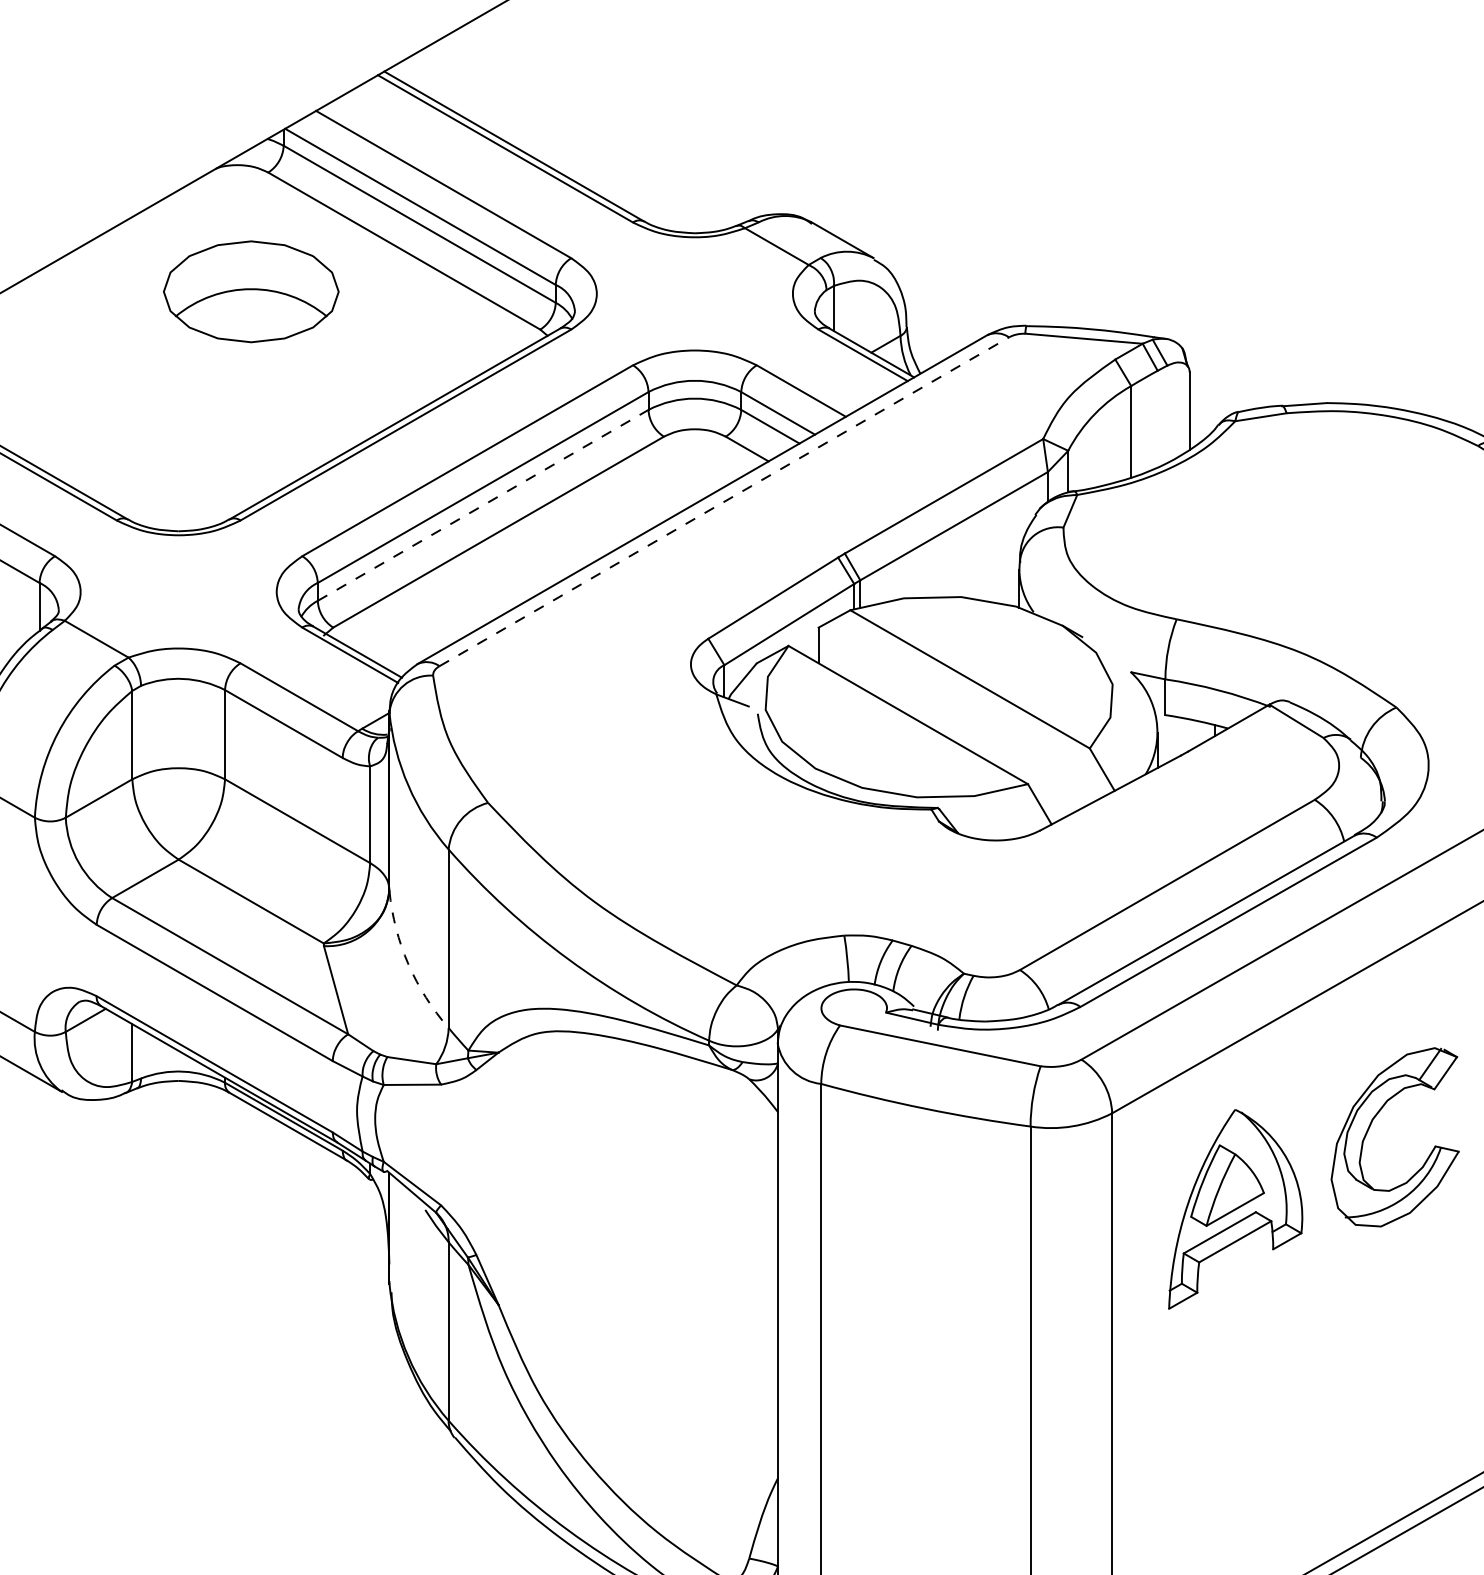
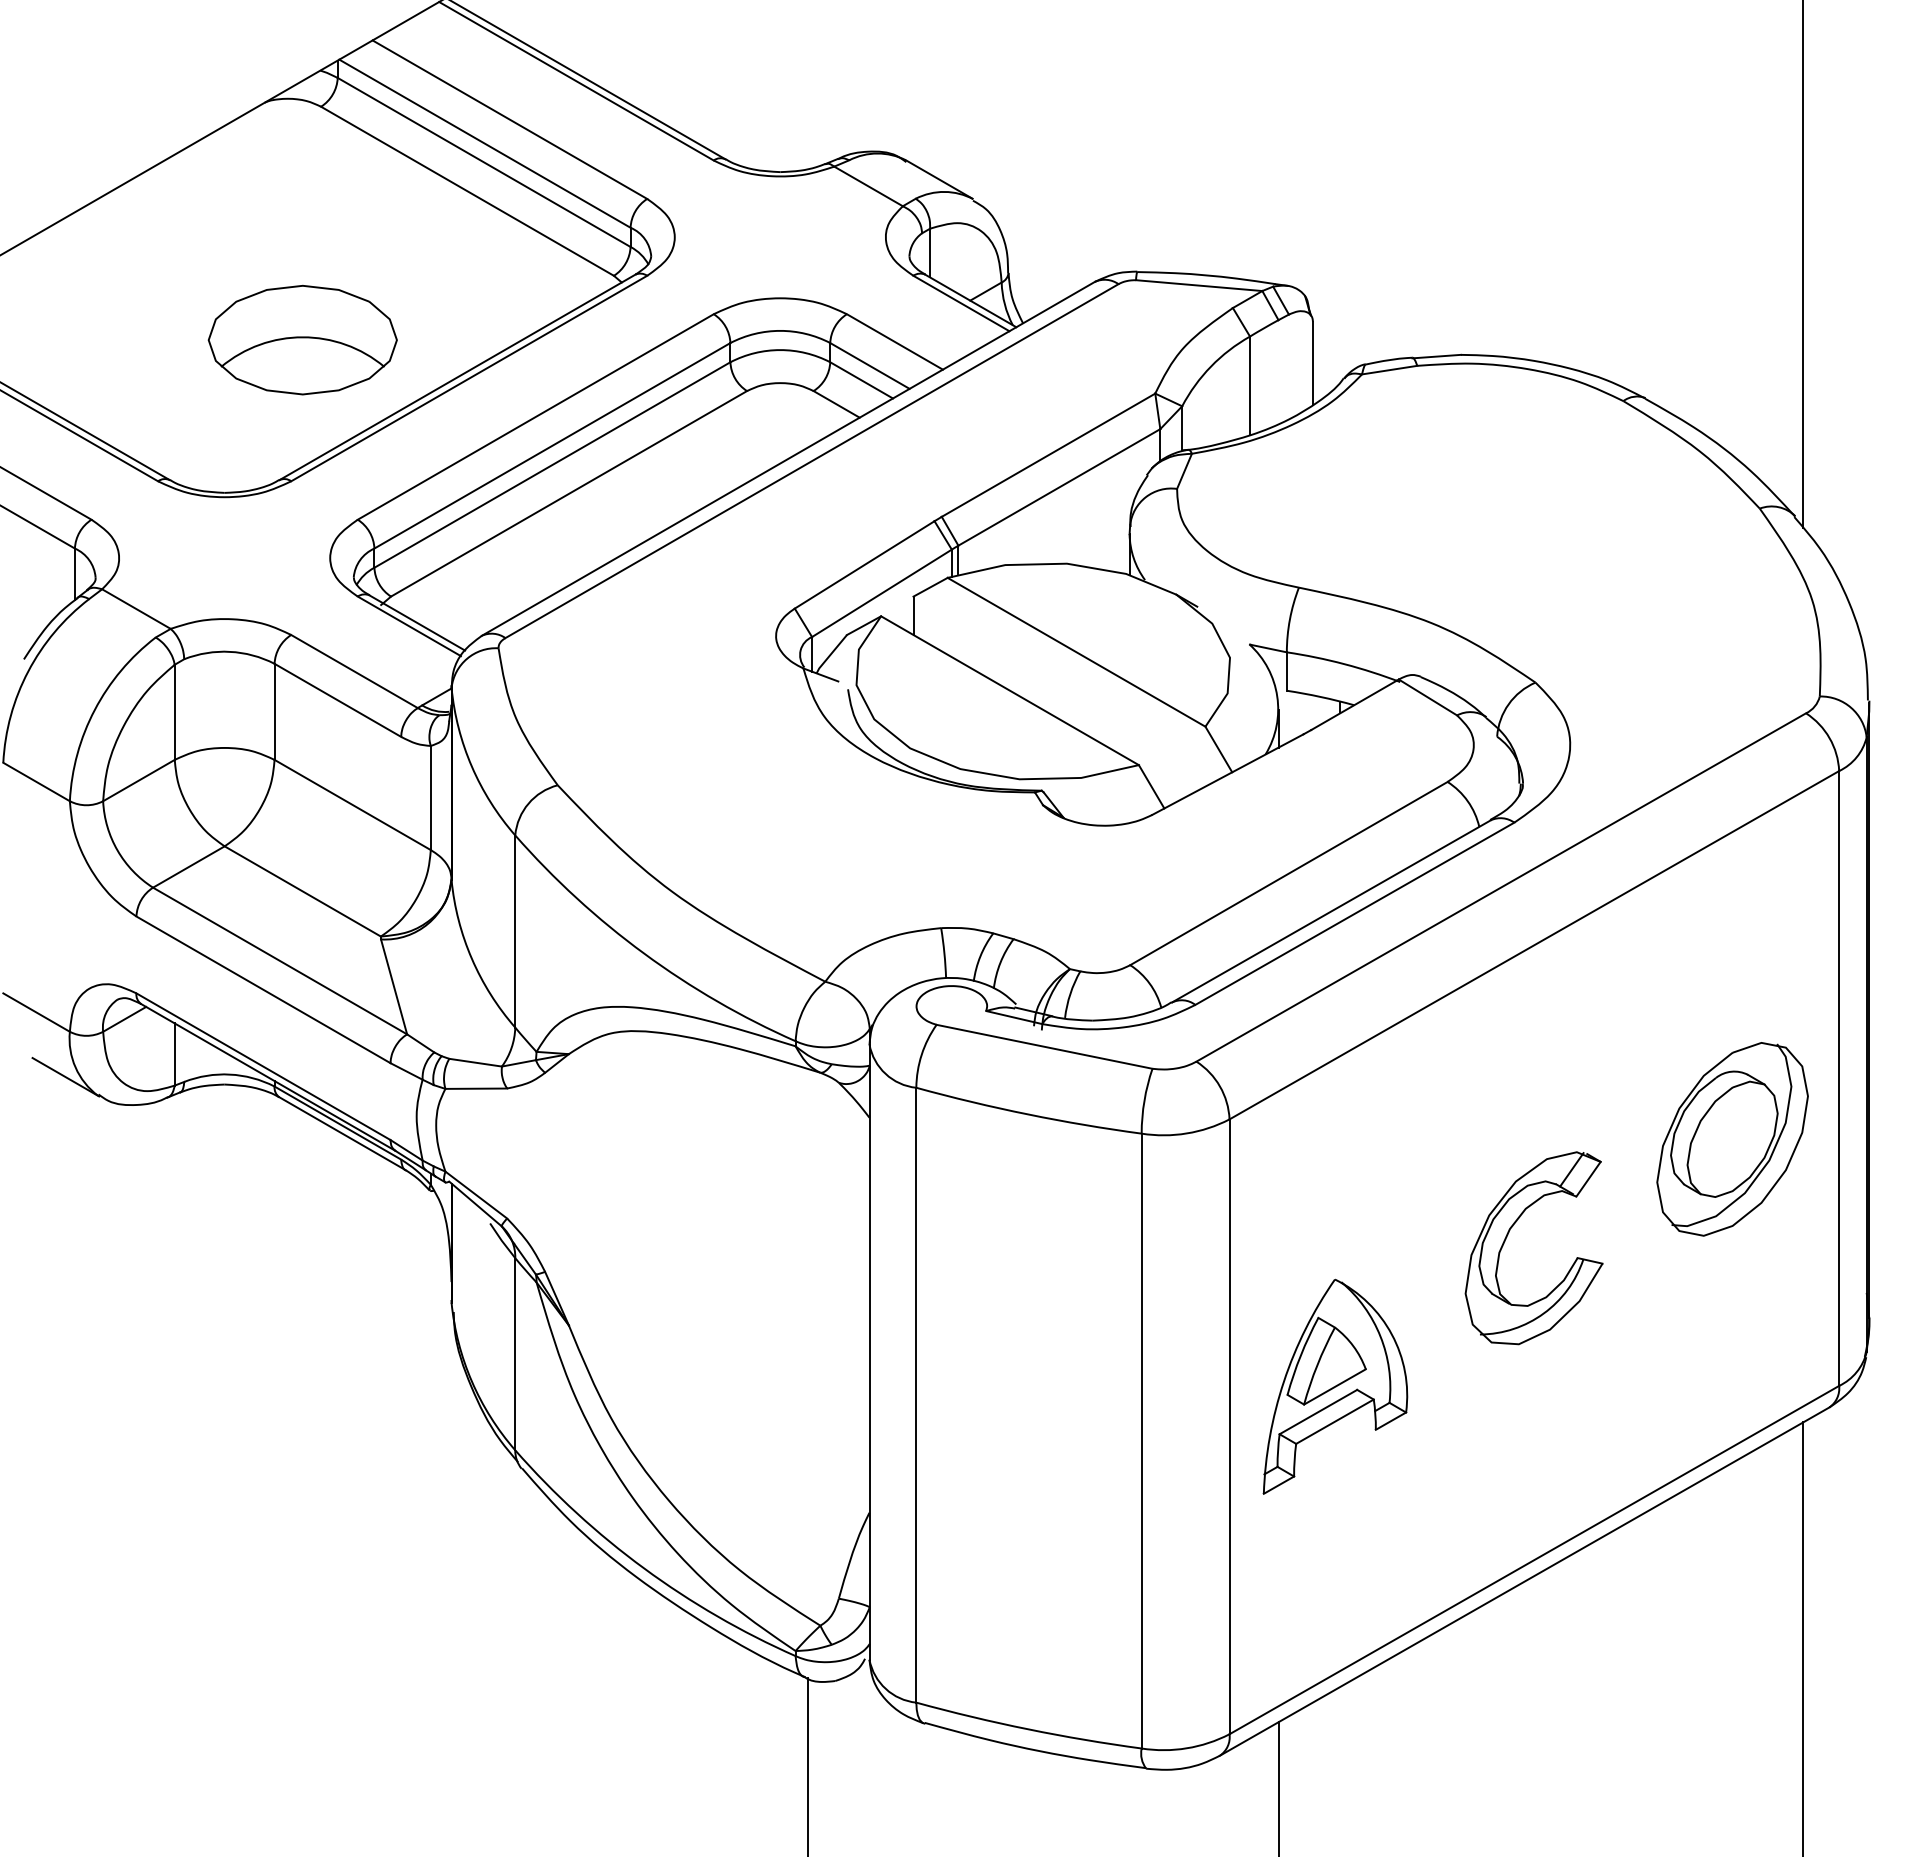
part: (250, 291) -> (302, 339), moved
line: (724, 502) -> (812, 461), dashed -> solid
line: (483, 505) -> (552, 465), dashed -> solid
arc: (407, 963) -> (471, 958), dashed -> solid
part: (1370, 1127) -> (1507, 1237), moved
part: (1235, 1209) -> (1335, 1386), moved

